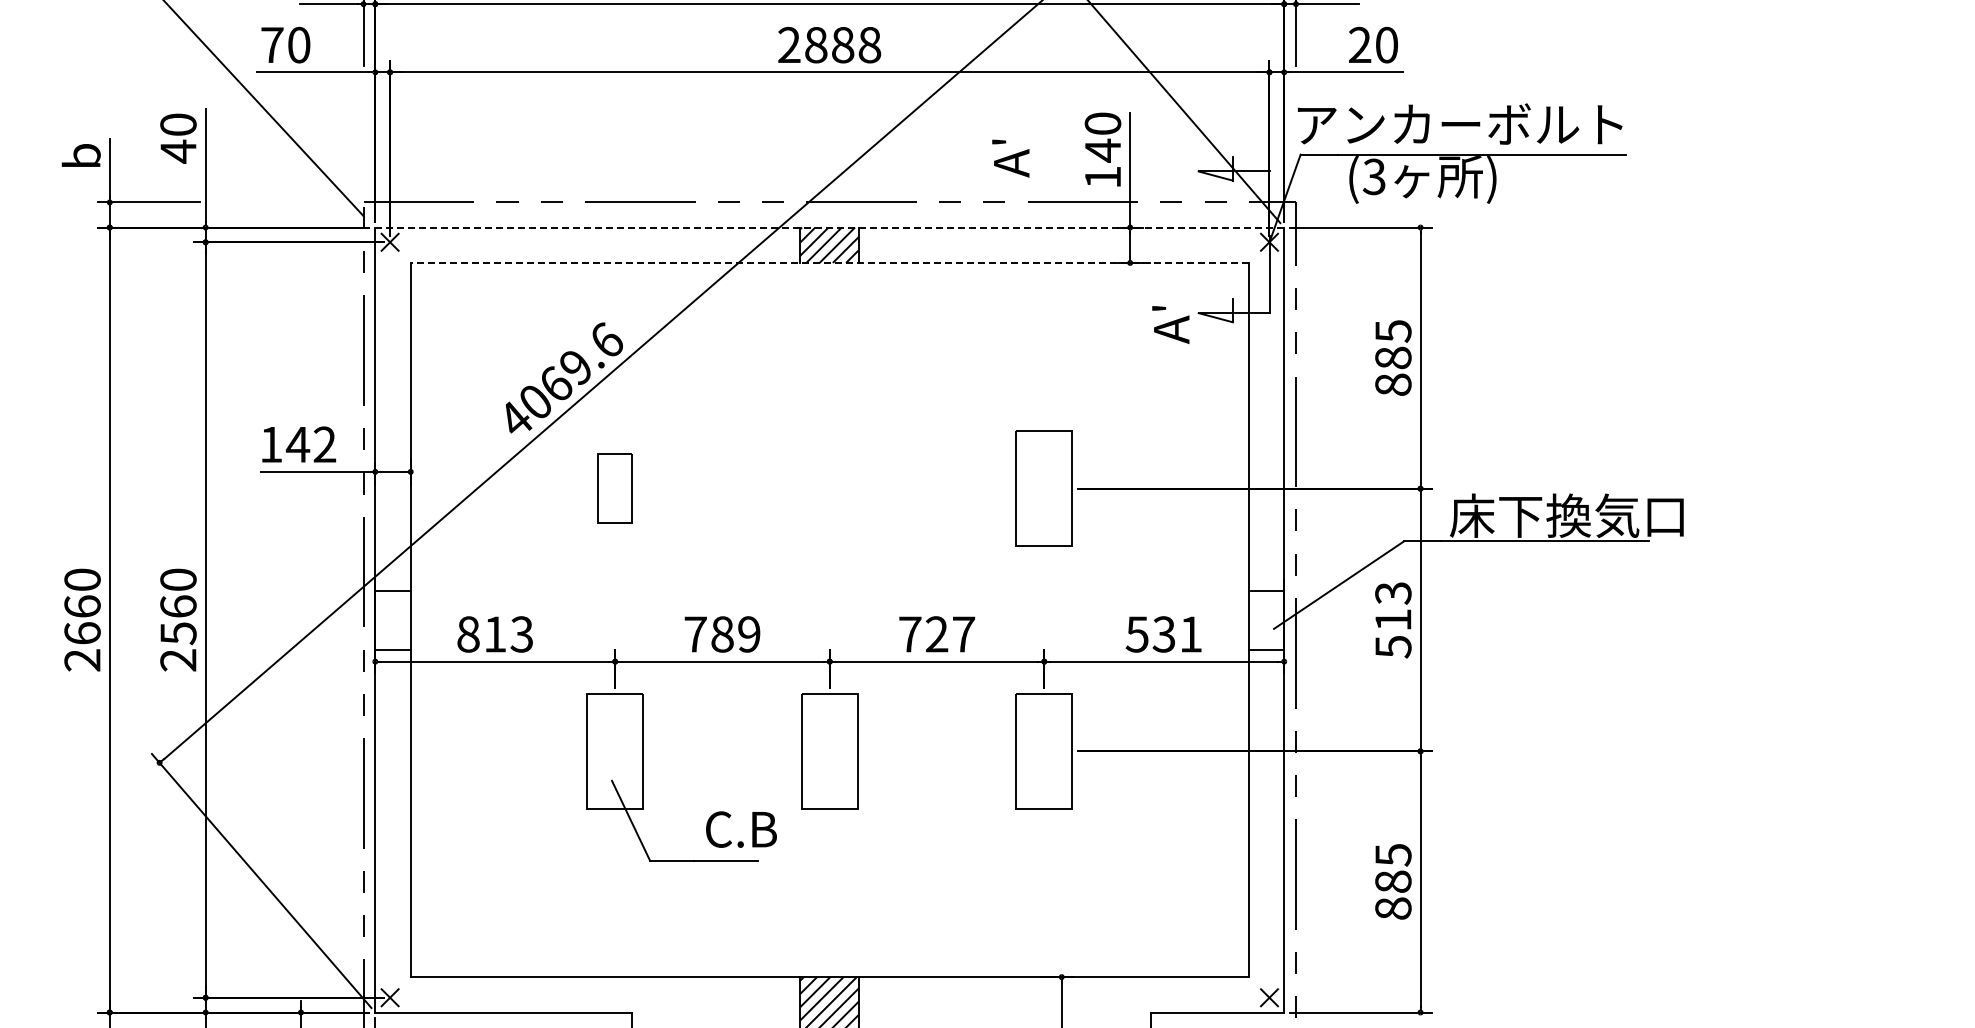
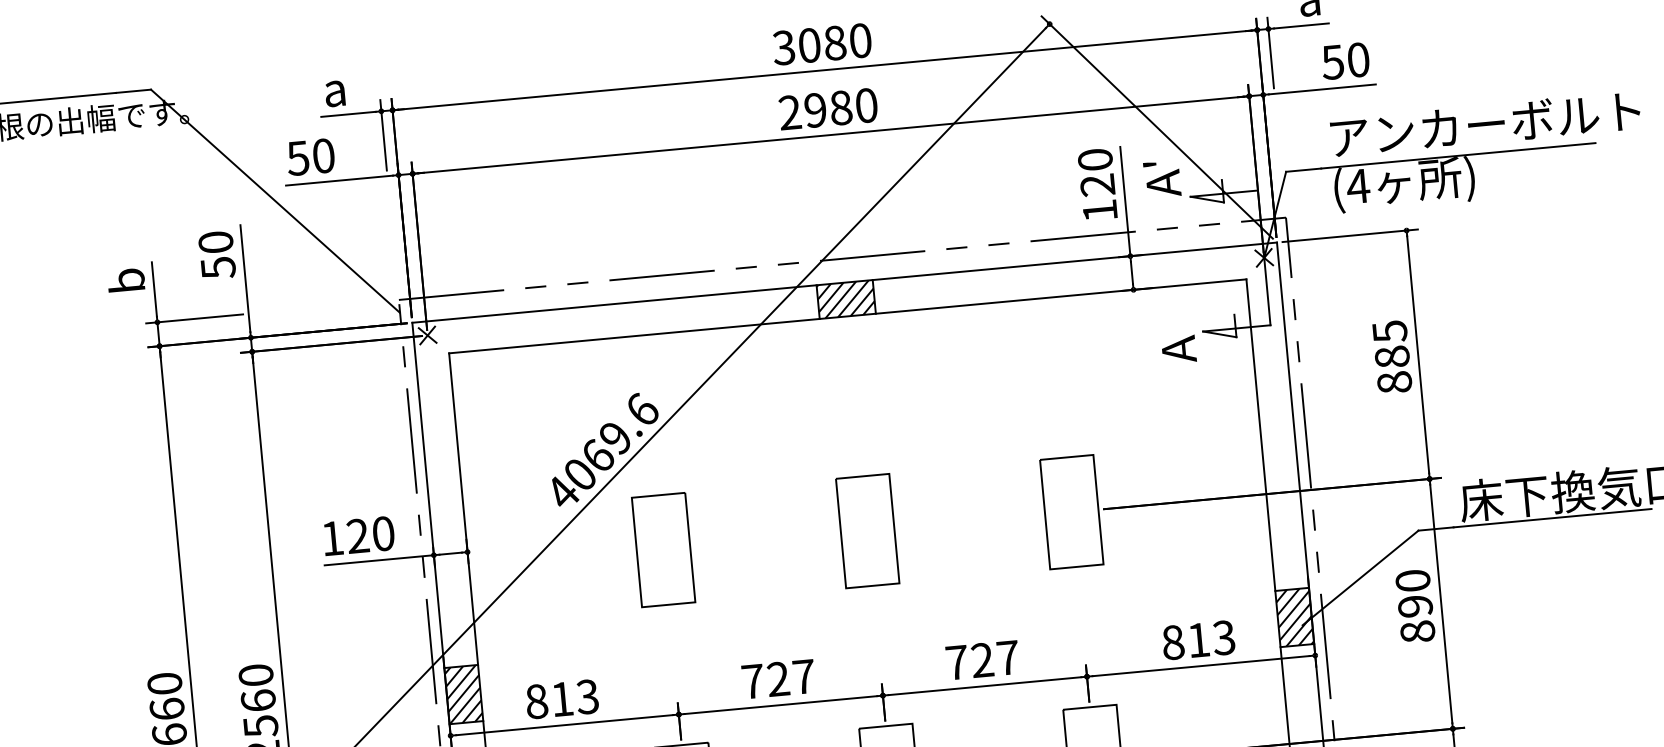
text: (843, 44) -> (841, 107), 2888 -> 2980
text: (1359, 44) -> (1332, 61), 20 -> 50
text: (271, 45) -> (297, 158), 70 -> 50
text: (1460, 123) -> (1485, 123), moved
text: (1102, 150) -> (1097, 185), 140 -> 120
text: (178, 151) -> (218, 267), 40 -> 50
text: (1010, 158) -> (1161, 179), moved
text: (1374, 176) -> (1358, 186), (3 -> (4
line: (829, 227) -> (844, 282), dashed -> solid
line: (829, 262) -> (847, 315), dashed -> solid
text: (1159, 308) -> (1165, 330), A' -> A
text: (310, 444) -> (369, 534), 142 -> 120
part: (614, 488) -> (662, 549), size x1.67
part: (829, 488) -> (867, 530), added
hatch: (392, 619) -> (463, 694), added
hatch: (1266, 619) -> (1294, 616), added
text: (1393, 620) -> (1415, 606), 513 -> 890
text: (735, 634) -> (790, 678), 789 -> 727
text: (1163, 634) -> (1198, 640), 531 -> 813

